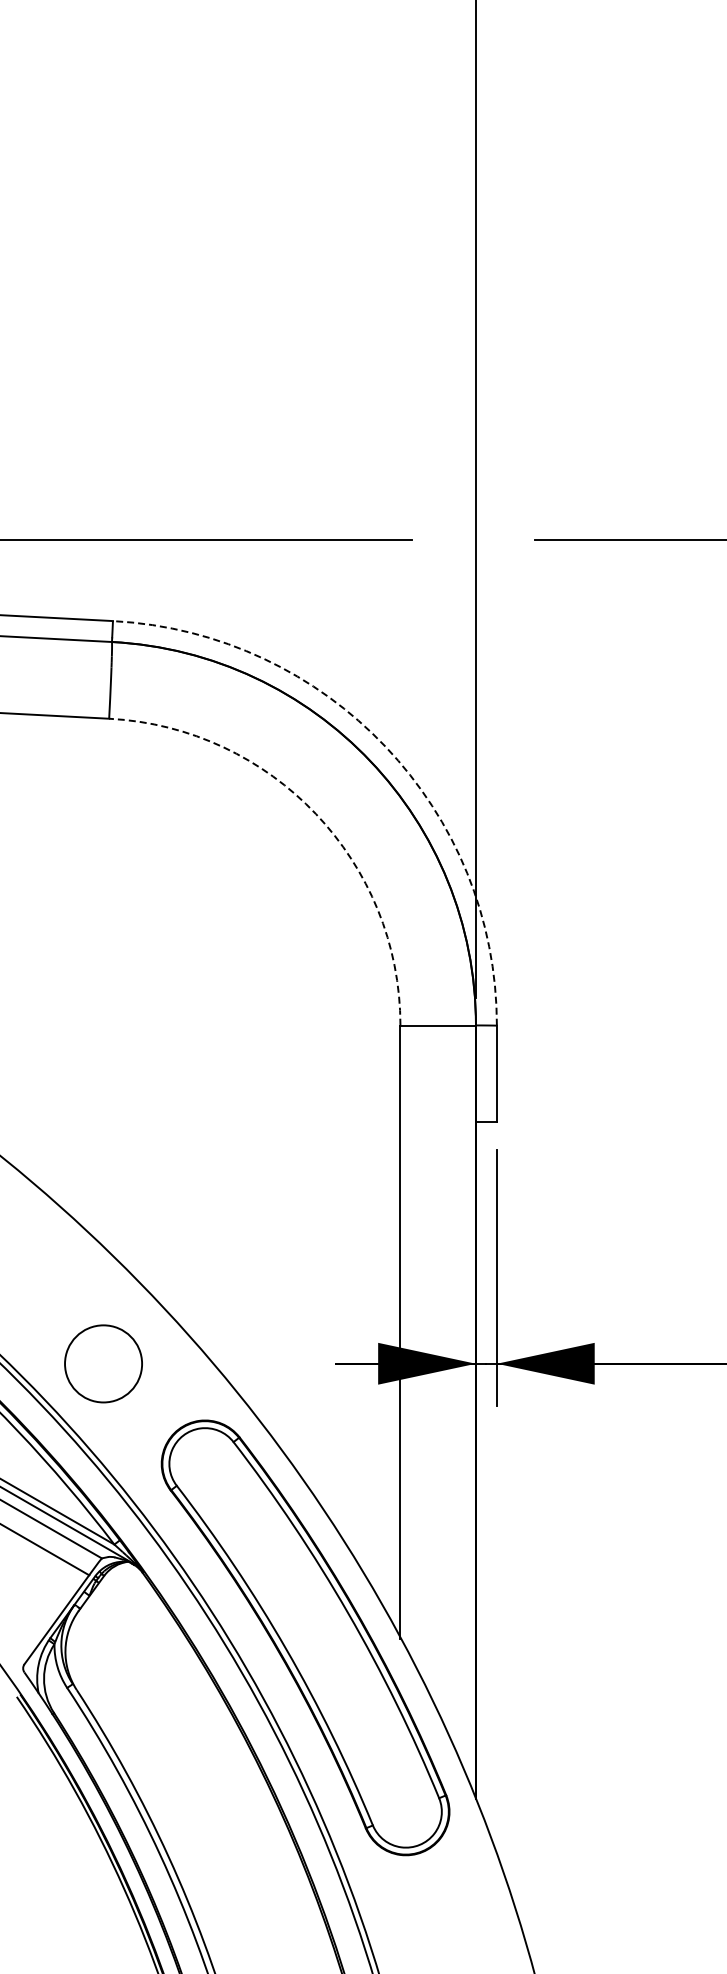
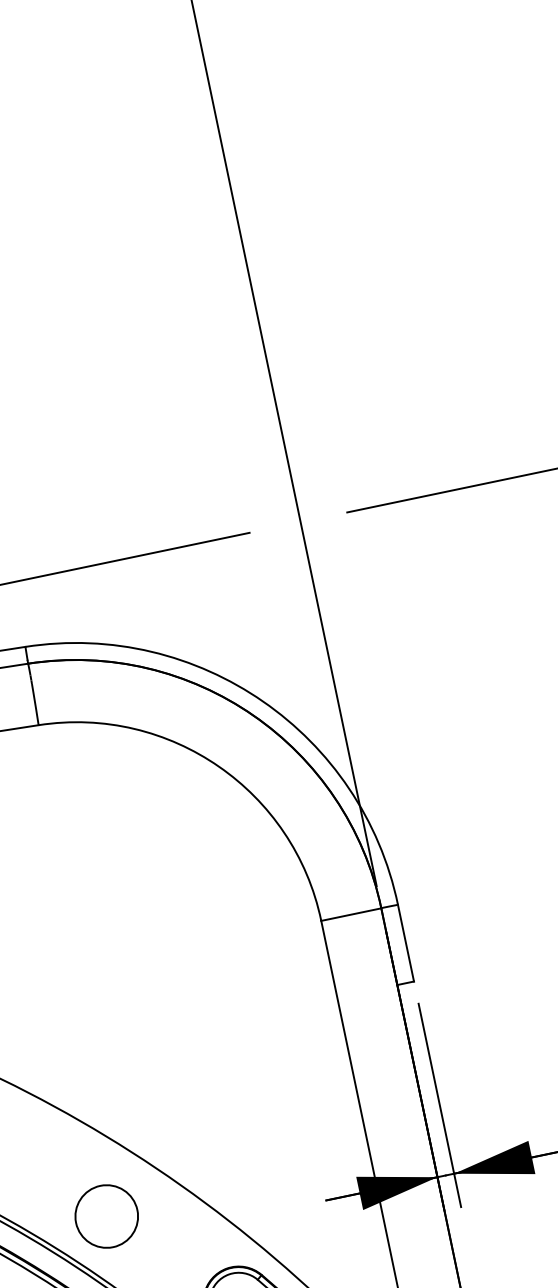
arc: (385, 746) -> (262, 701), dashed -> solid
arc: (316, 814) -> (219, 766), dashed -> solid
circle: (103, 1363) -> (106, 1216), moved

